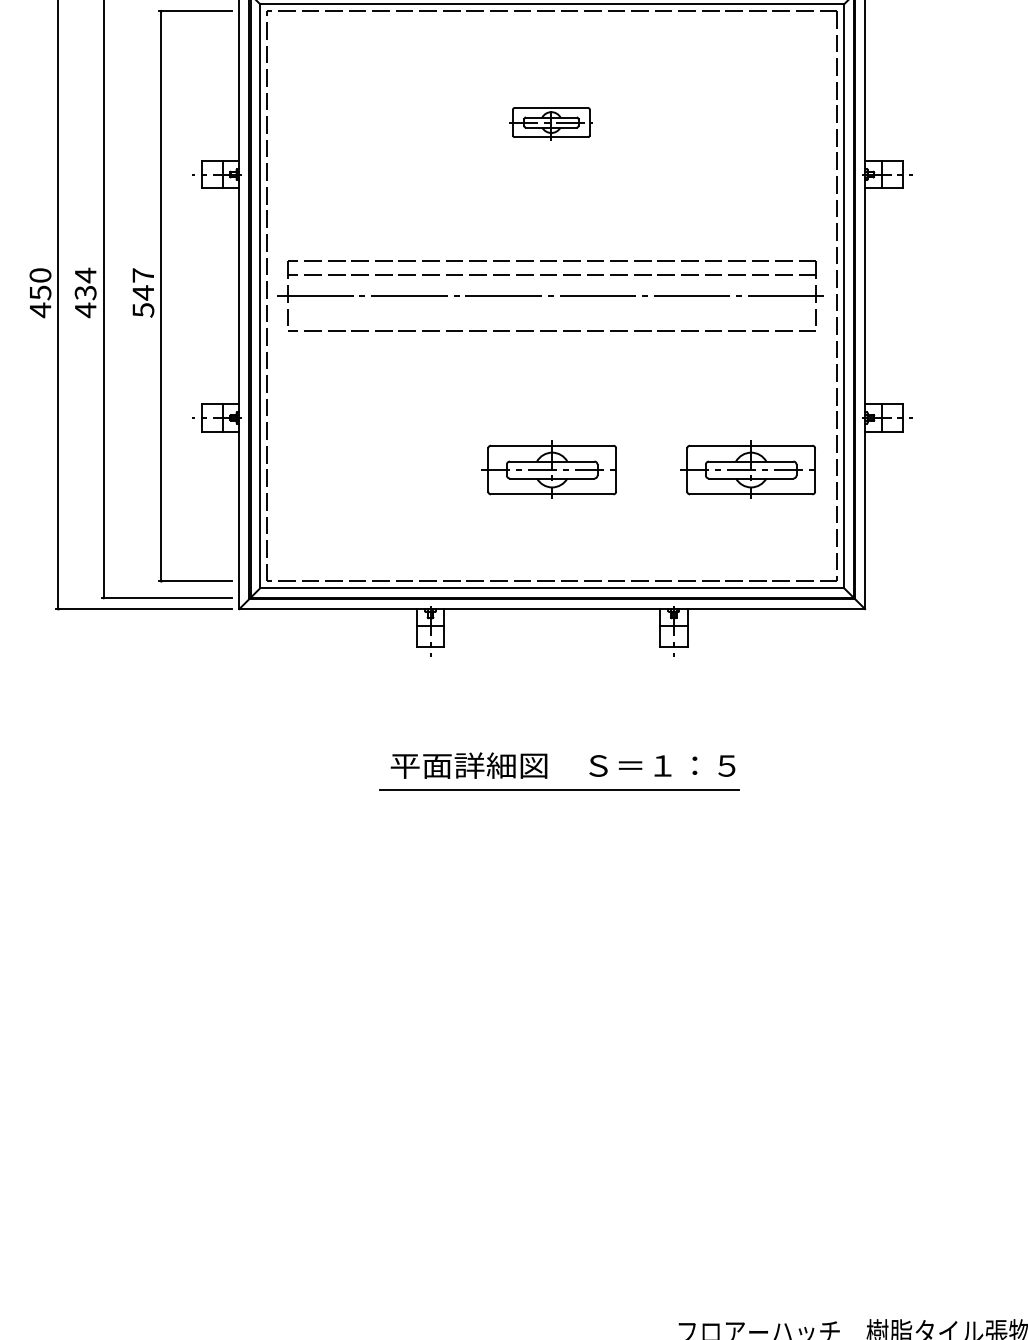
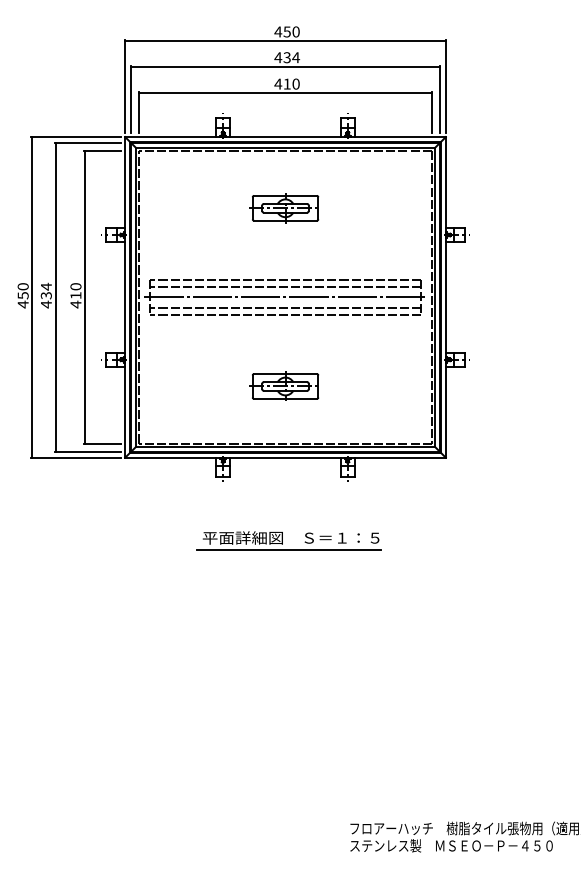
part: (550, 122) -> (284, 208), size x1.67
text: (142, 292) -> (75, 295), 547 -> 410
line: (552, 317) -> (285, 308), added
part: (747, 468) -> (385, 385), removed

